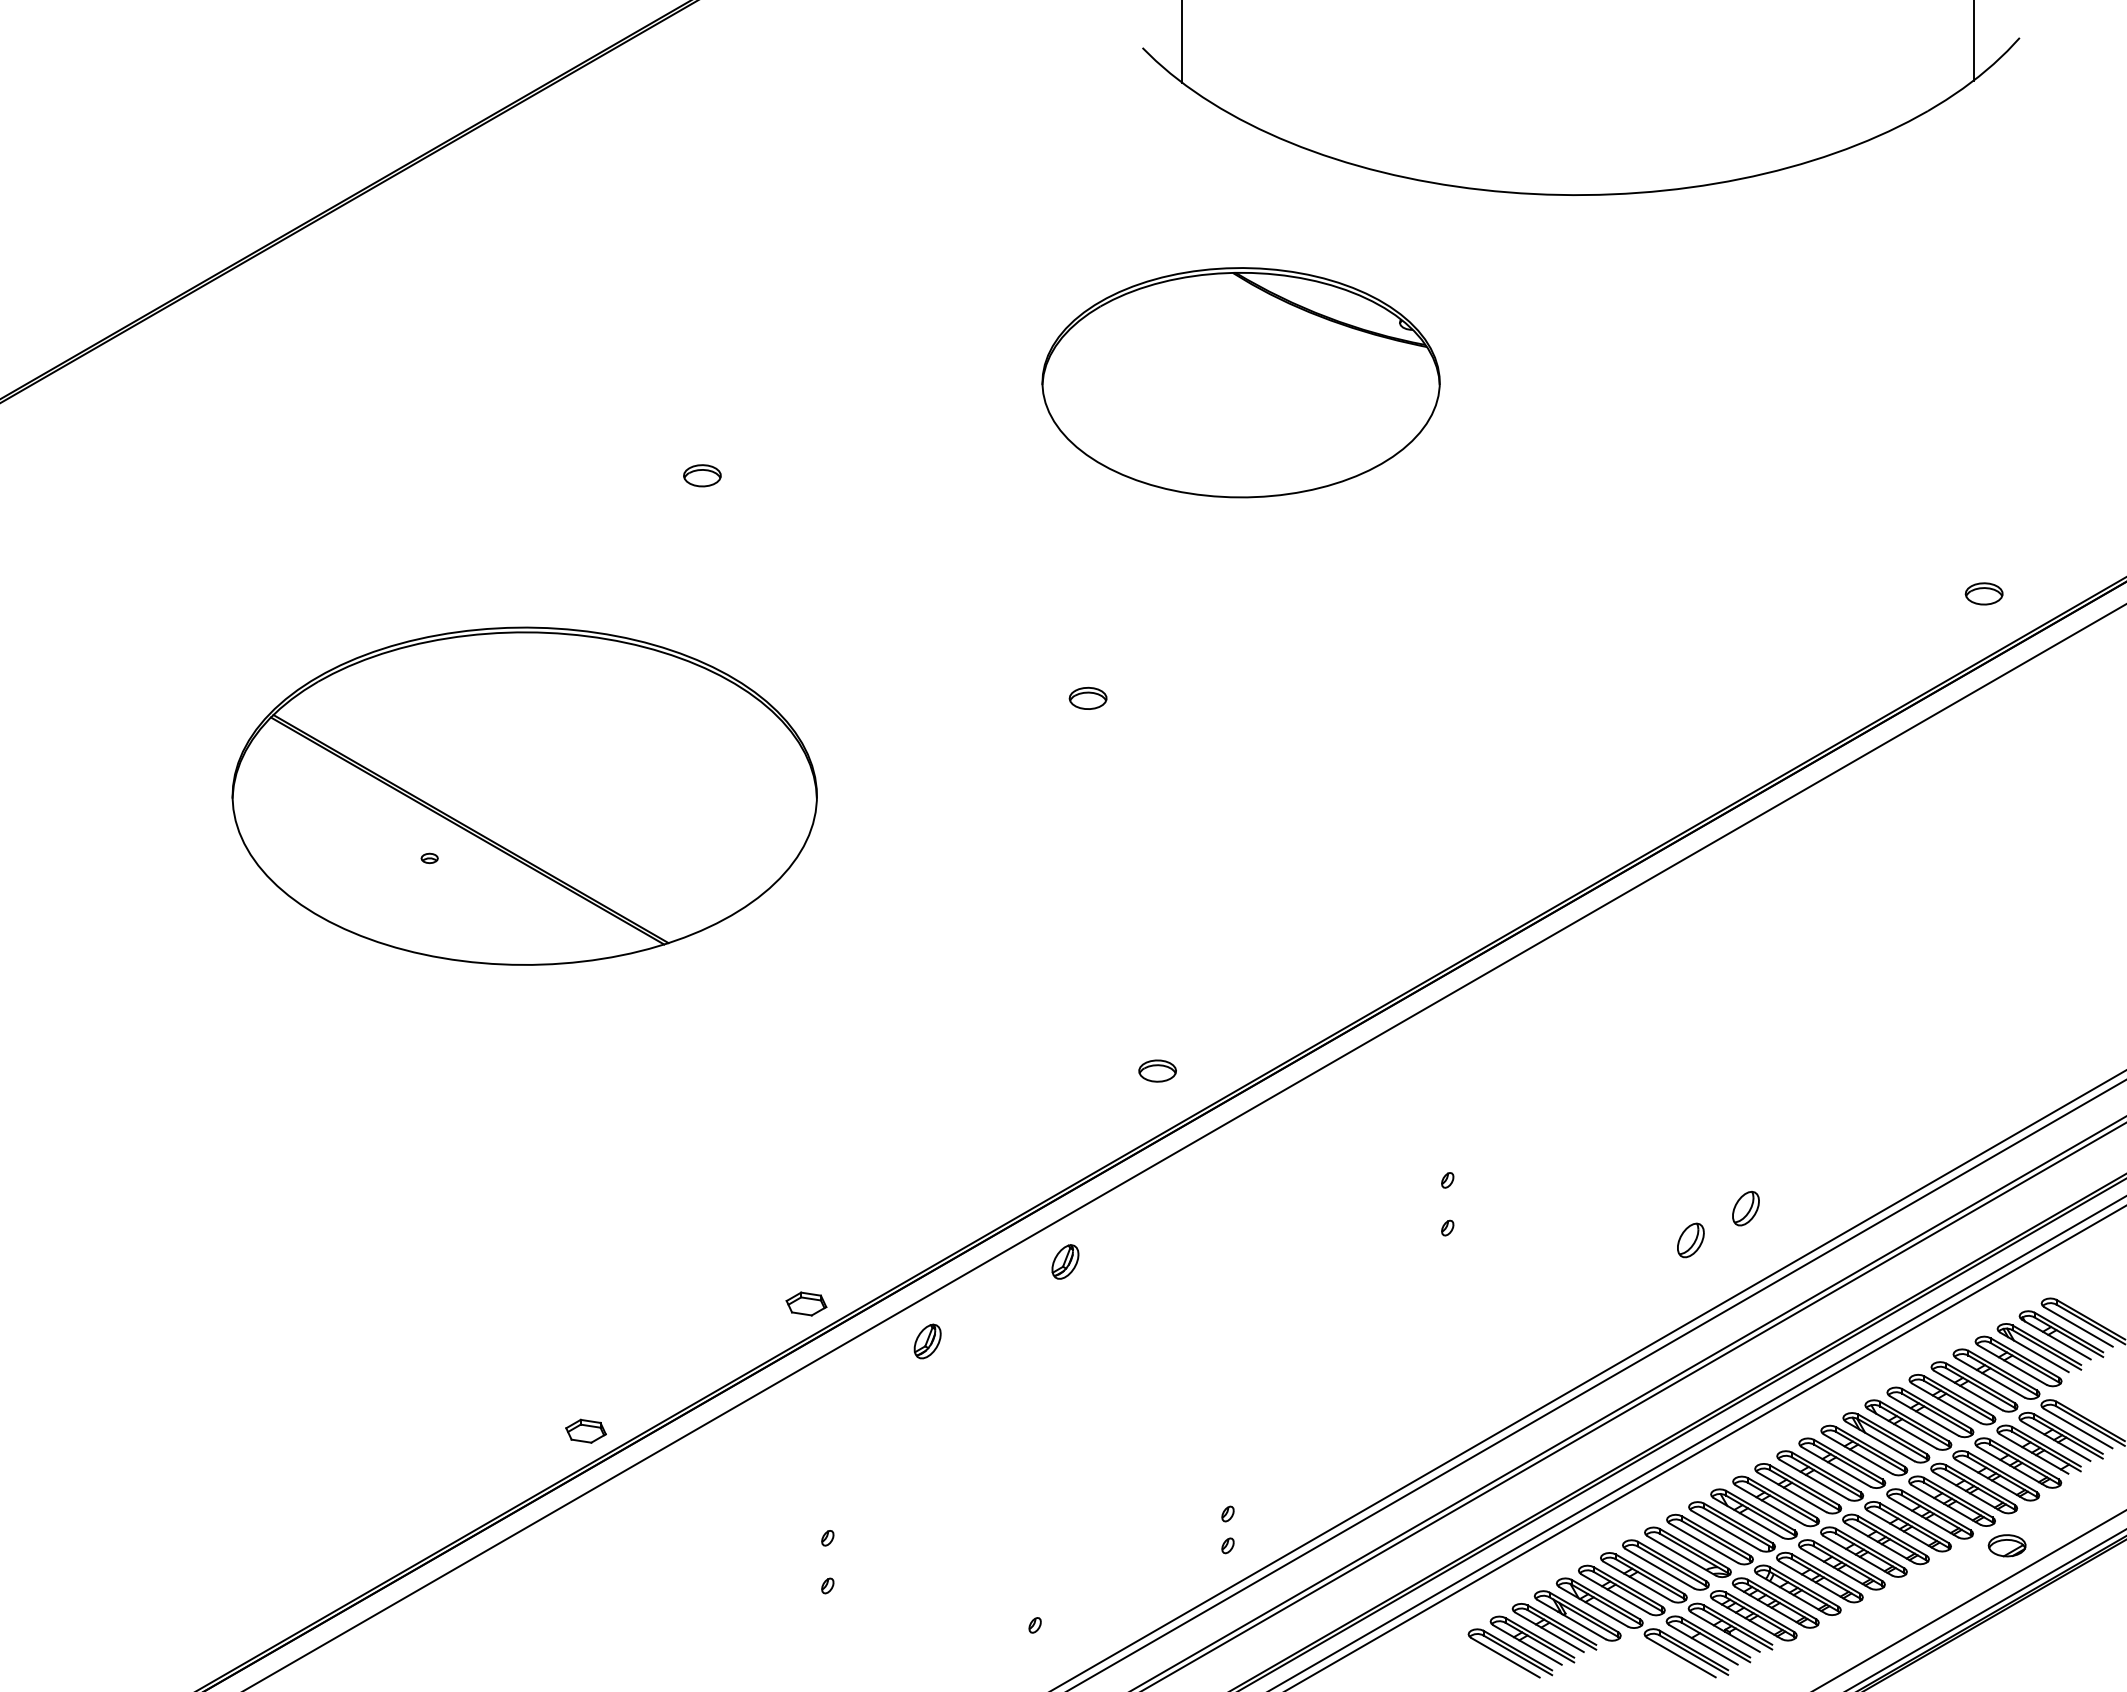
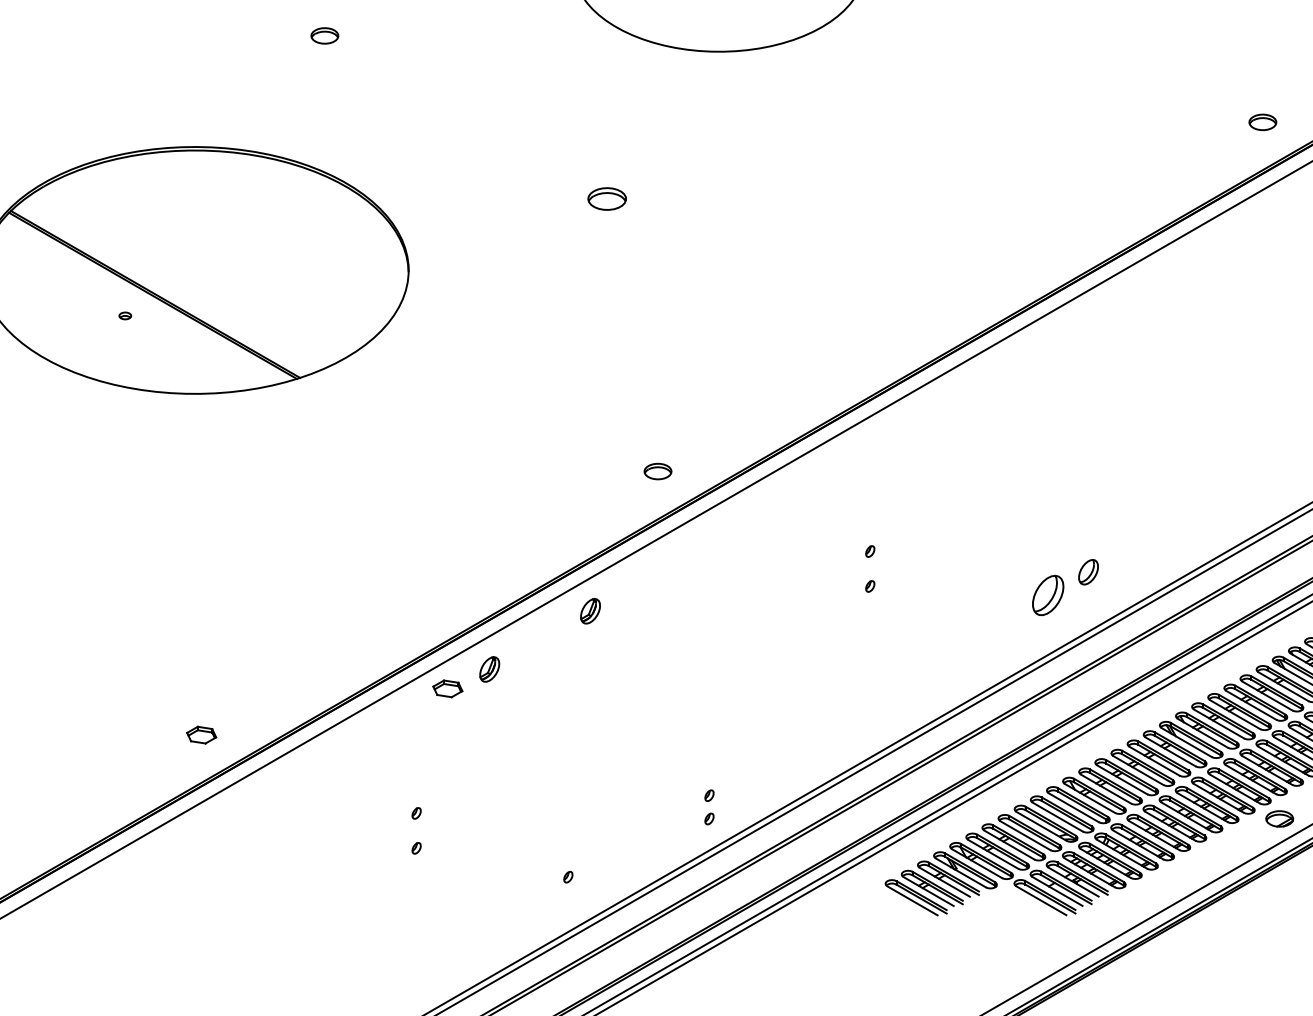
part: (1087, 697) -> (606, 198), size x1.4
part: (1690, 1240) -> (1047, 595), size x1.6
part: (806, 1303) -> (447, 688), moved
part: (585, 1430) -> (201, 734), moved

